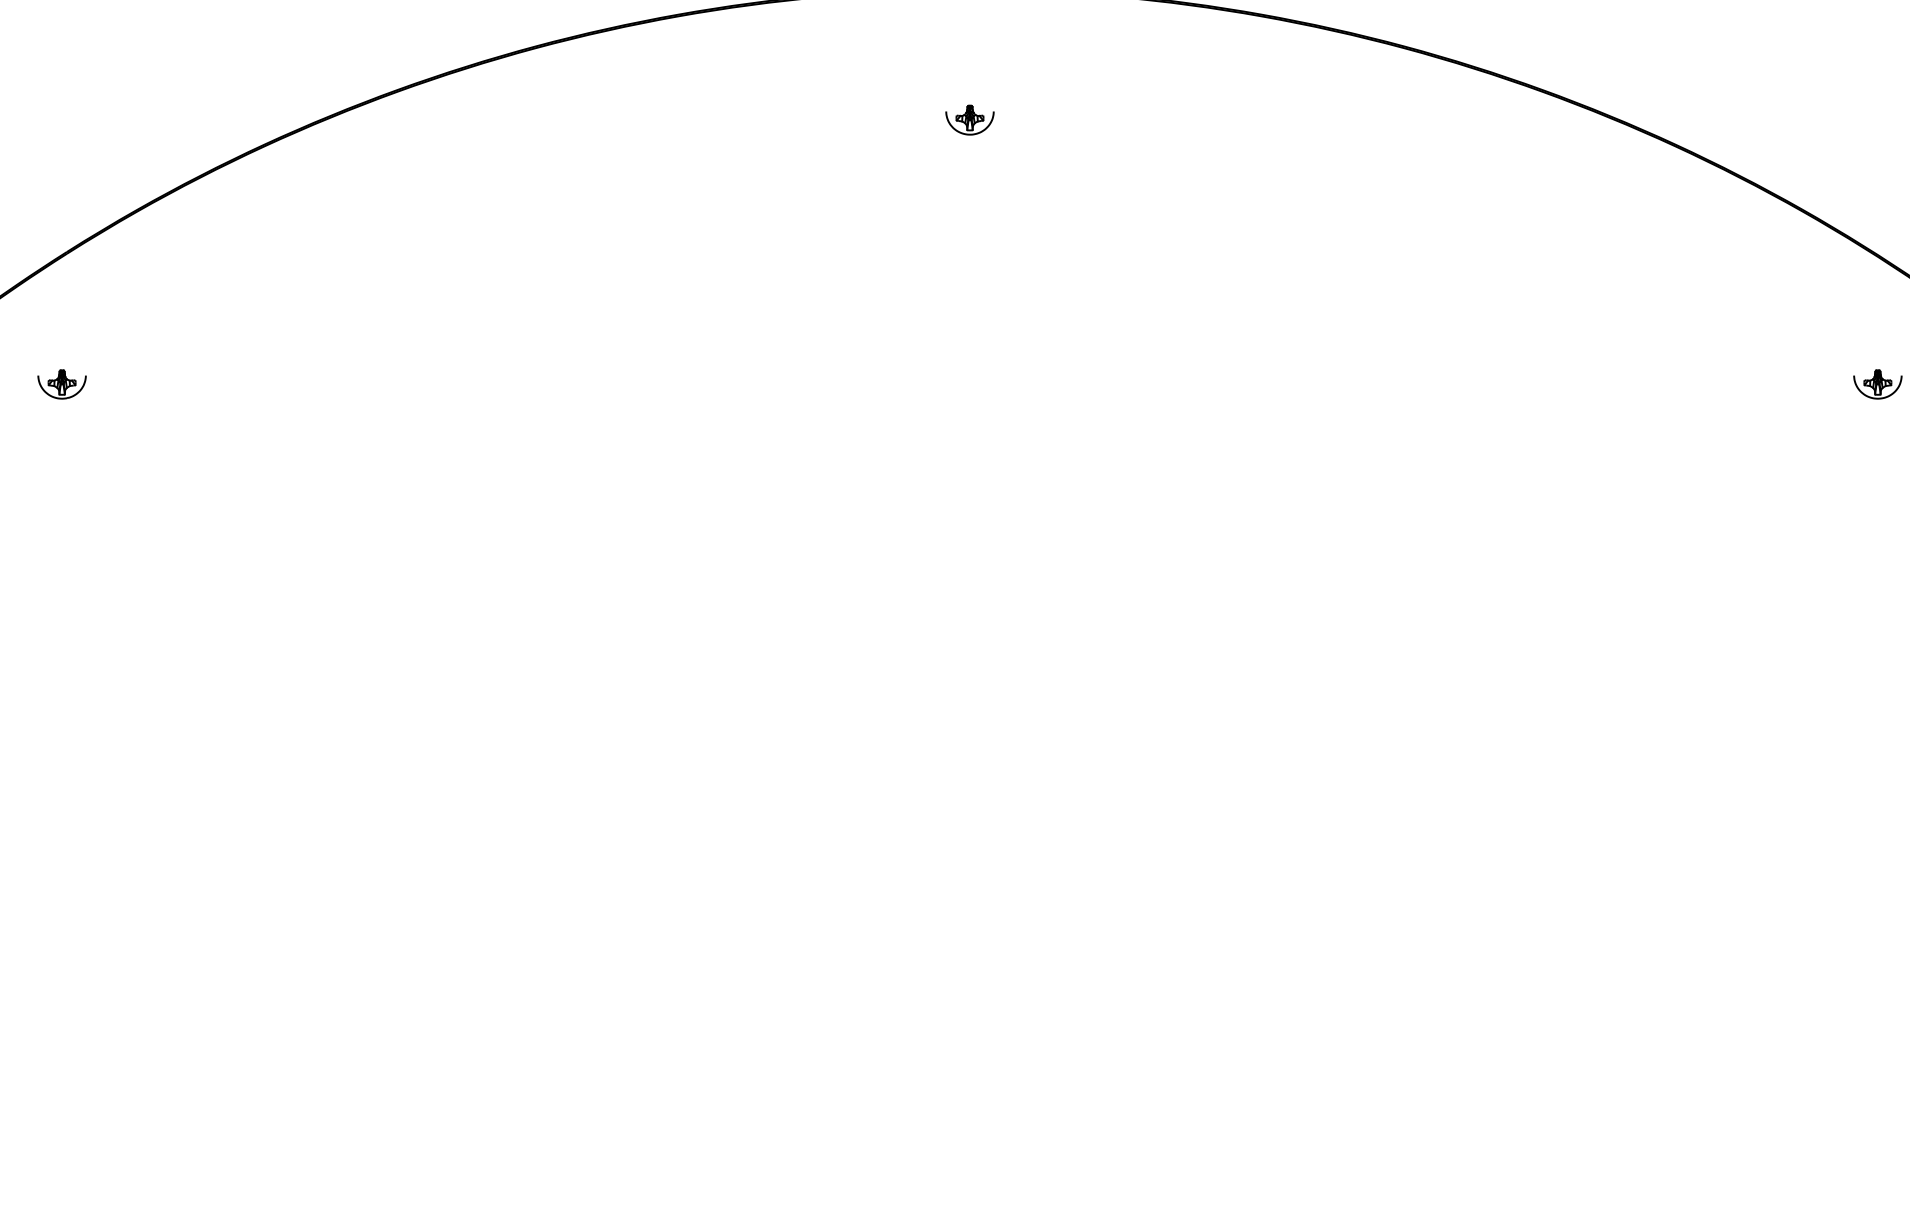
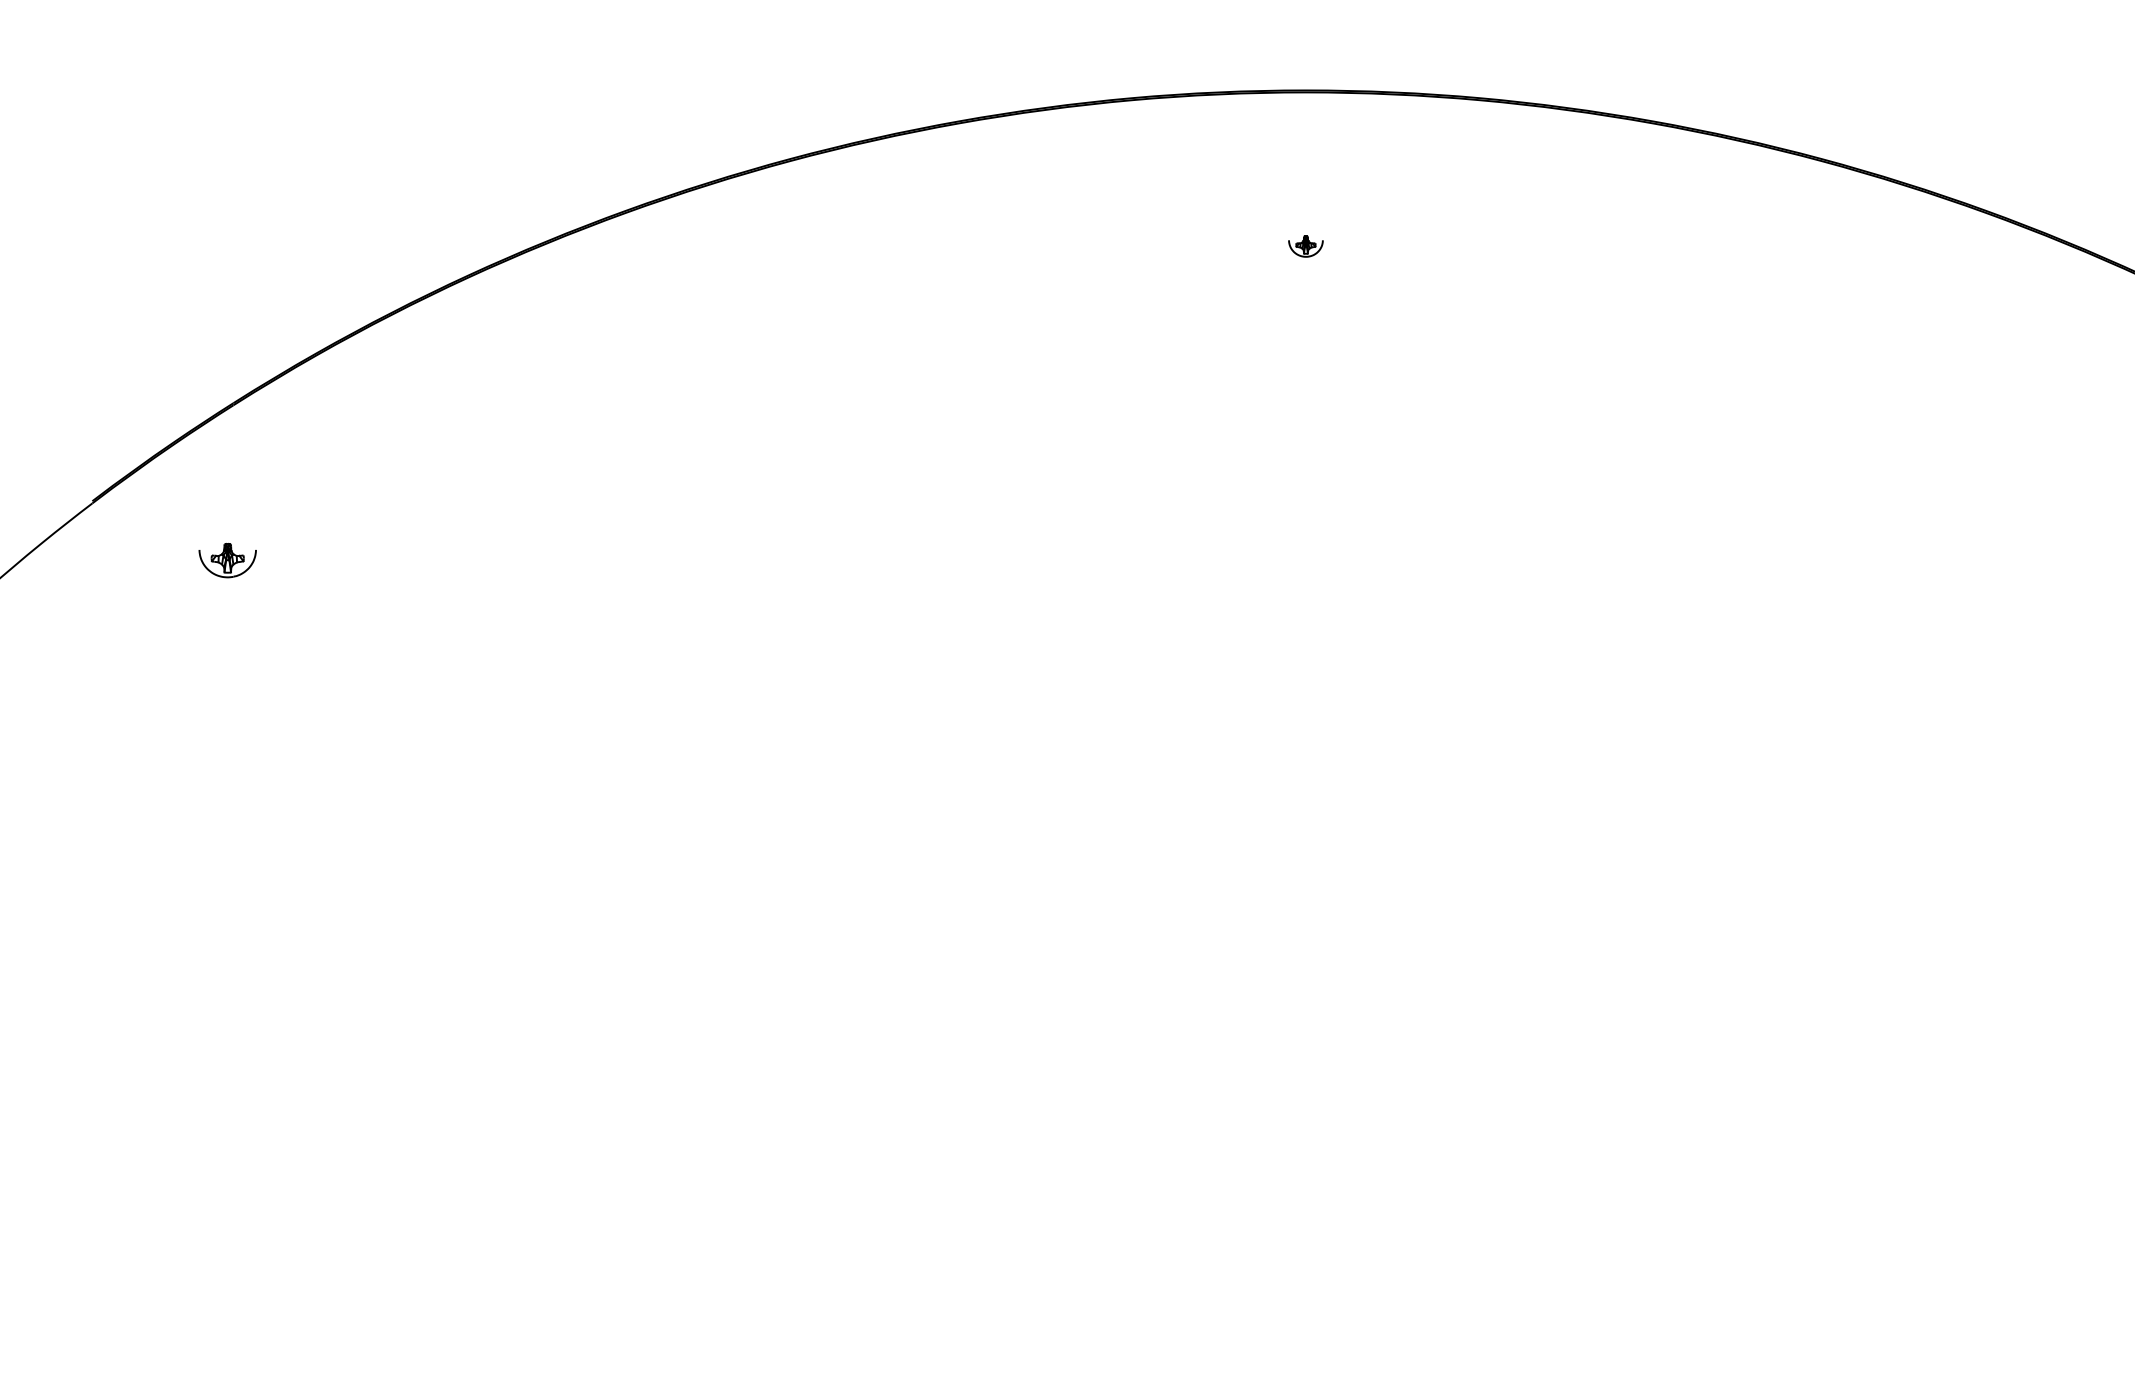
part: (969, 119) -> (1305, 245), size x0.6

